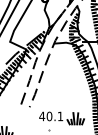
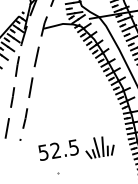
text: (51, 116) -> (58, 150), 40.1 -> 52.5

